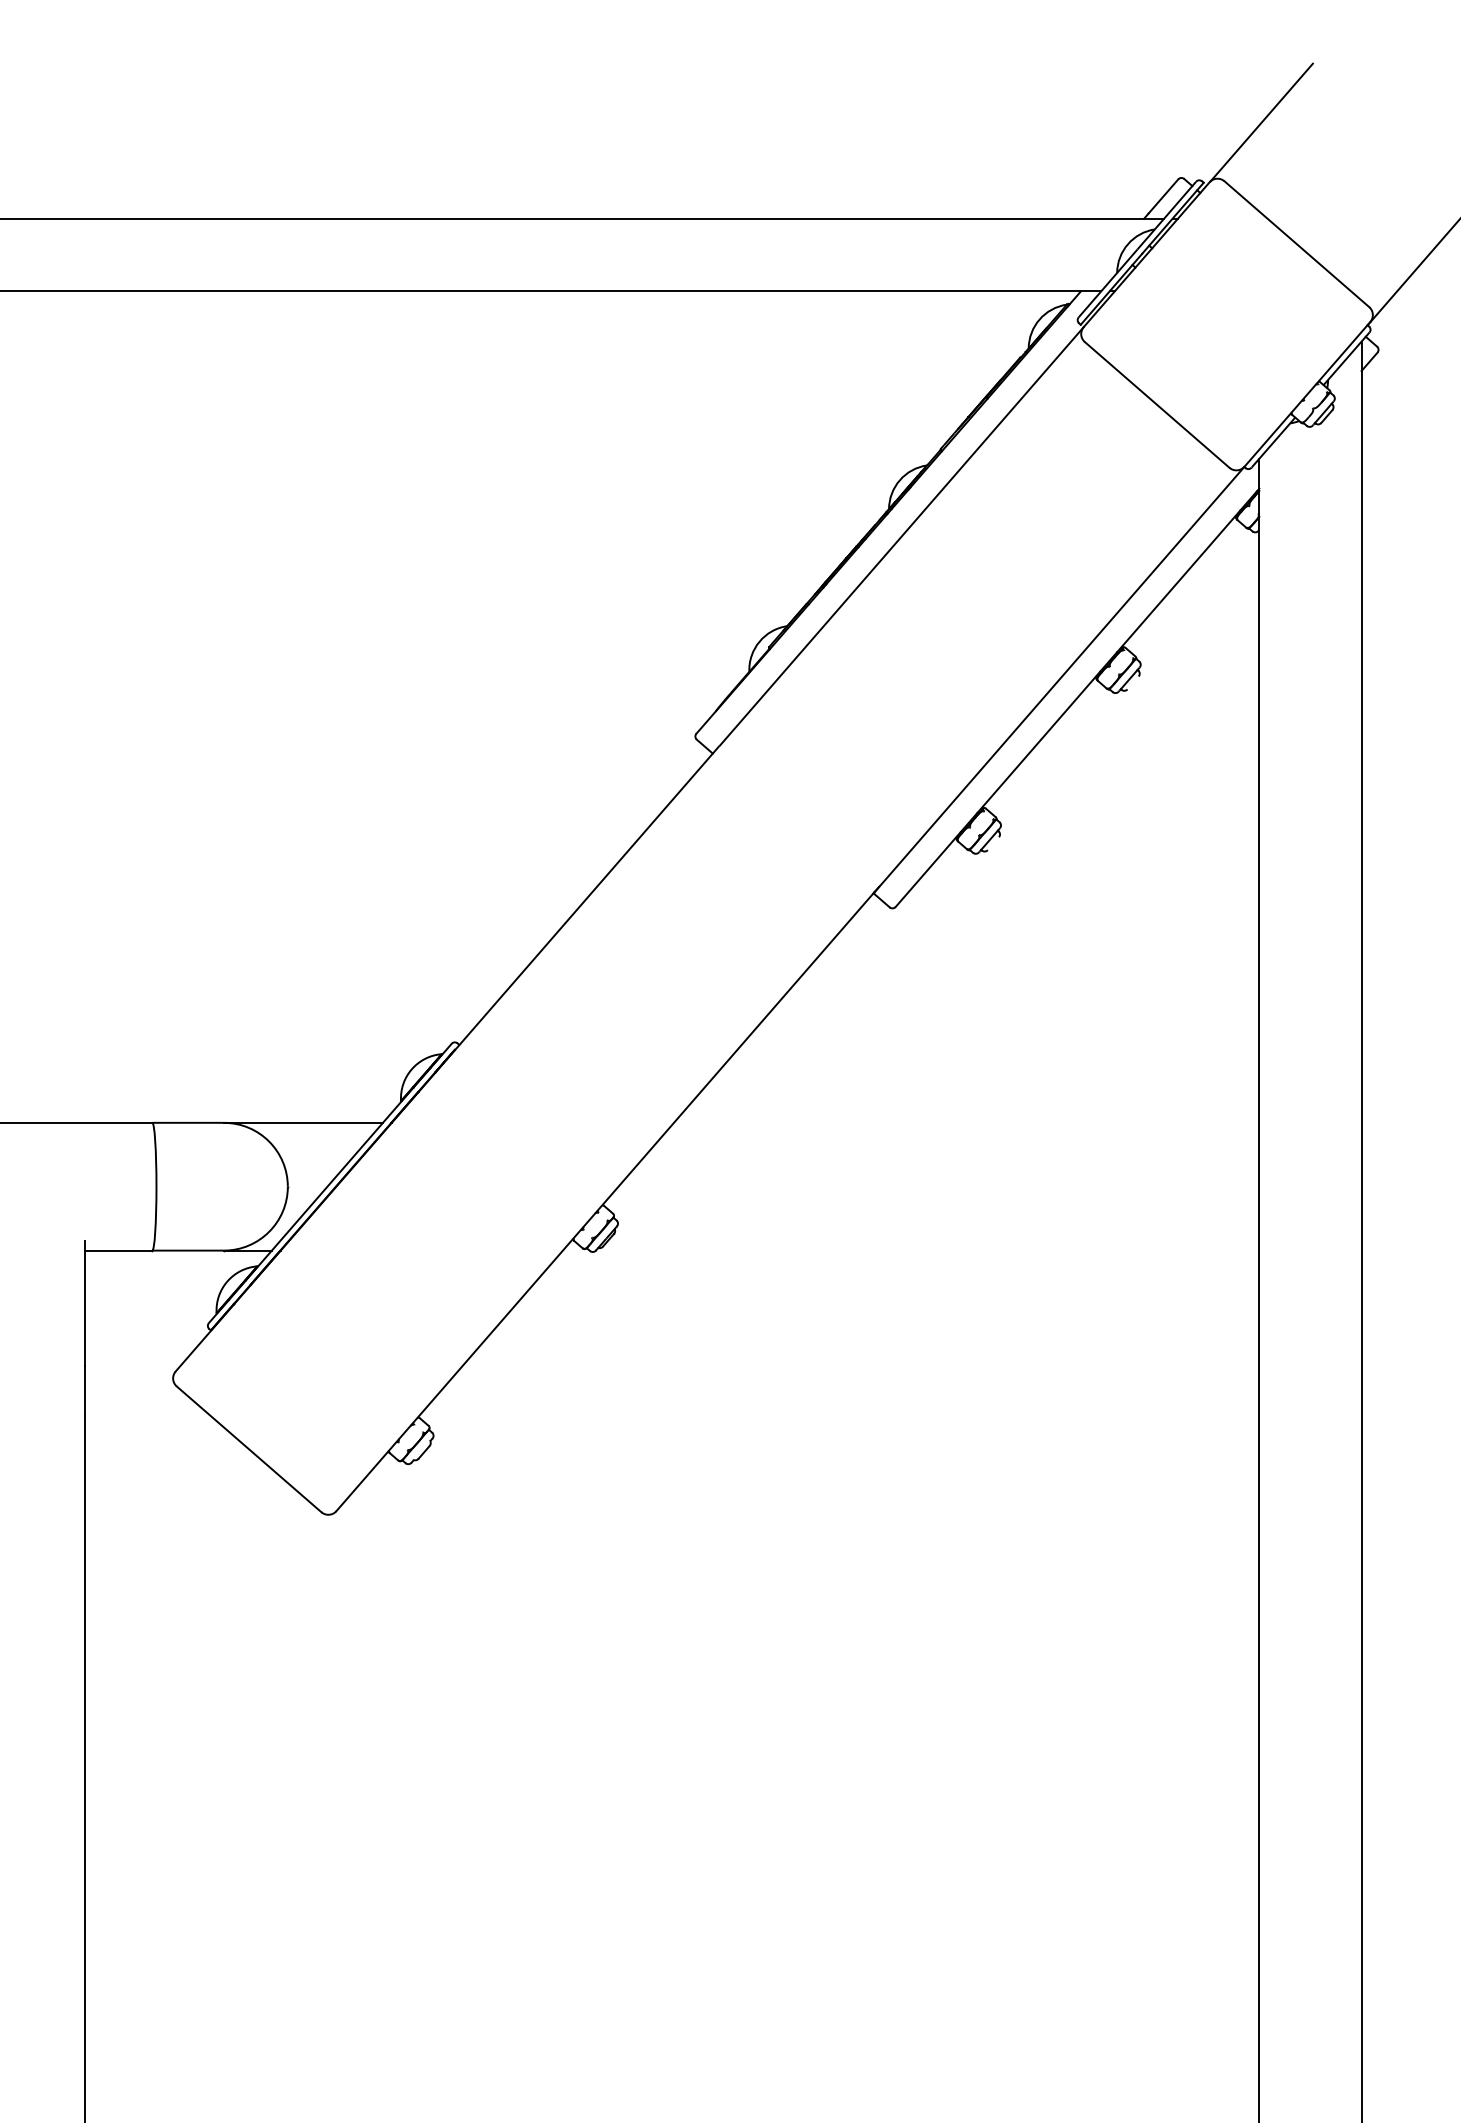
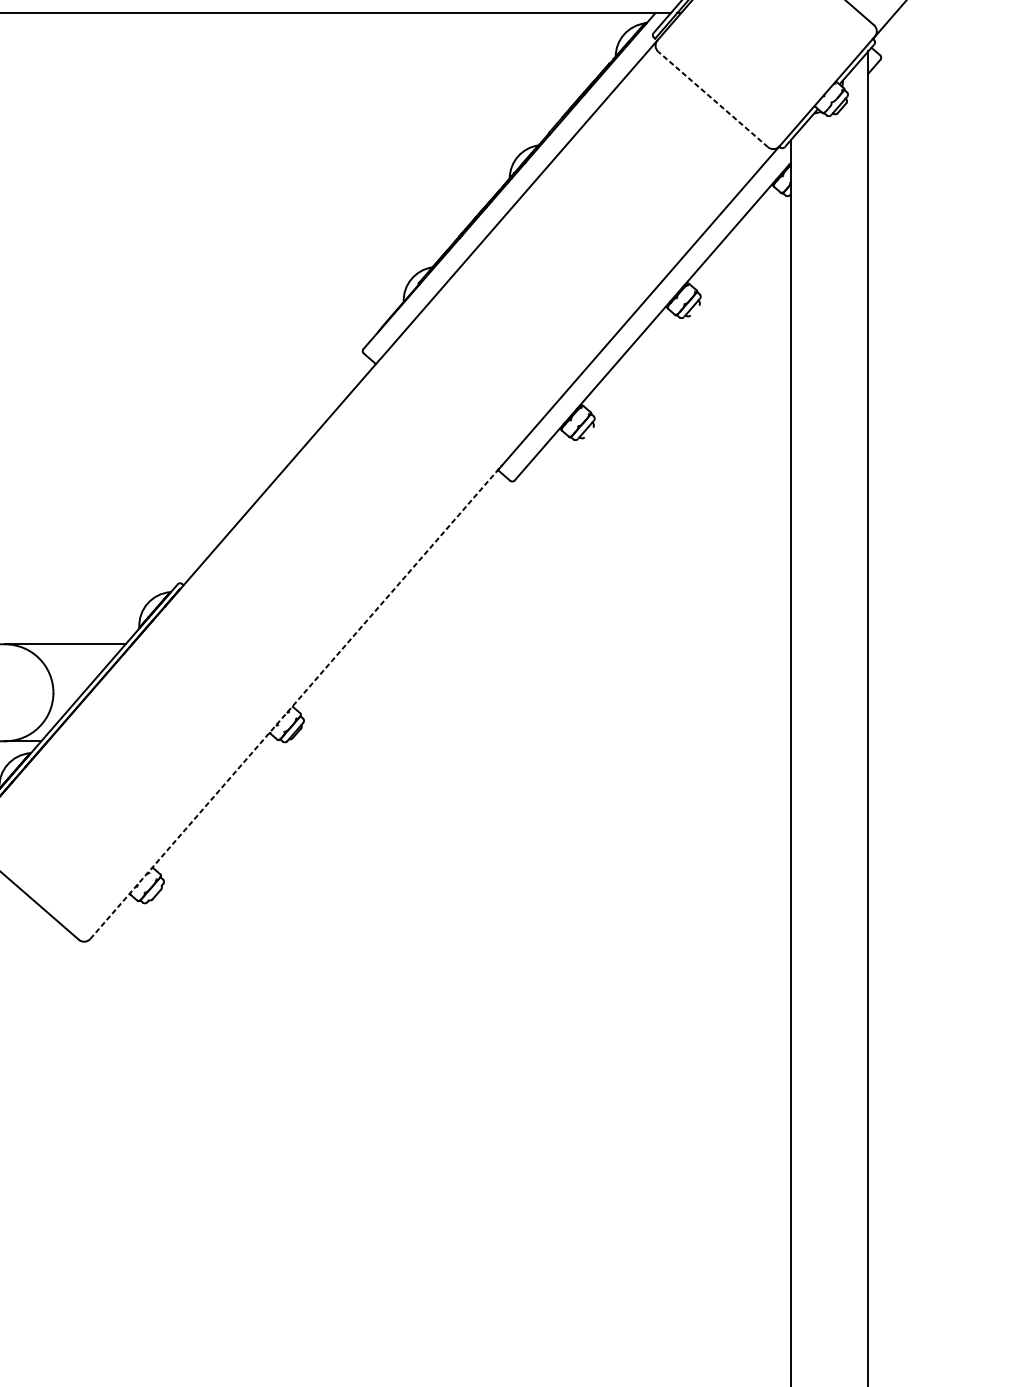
line: (1157, 404) -> (713, 99), solid -> dashed
line: (607, 1198) -> (296, 701), solid -> dashed

